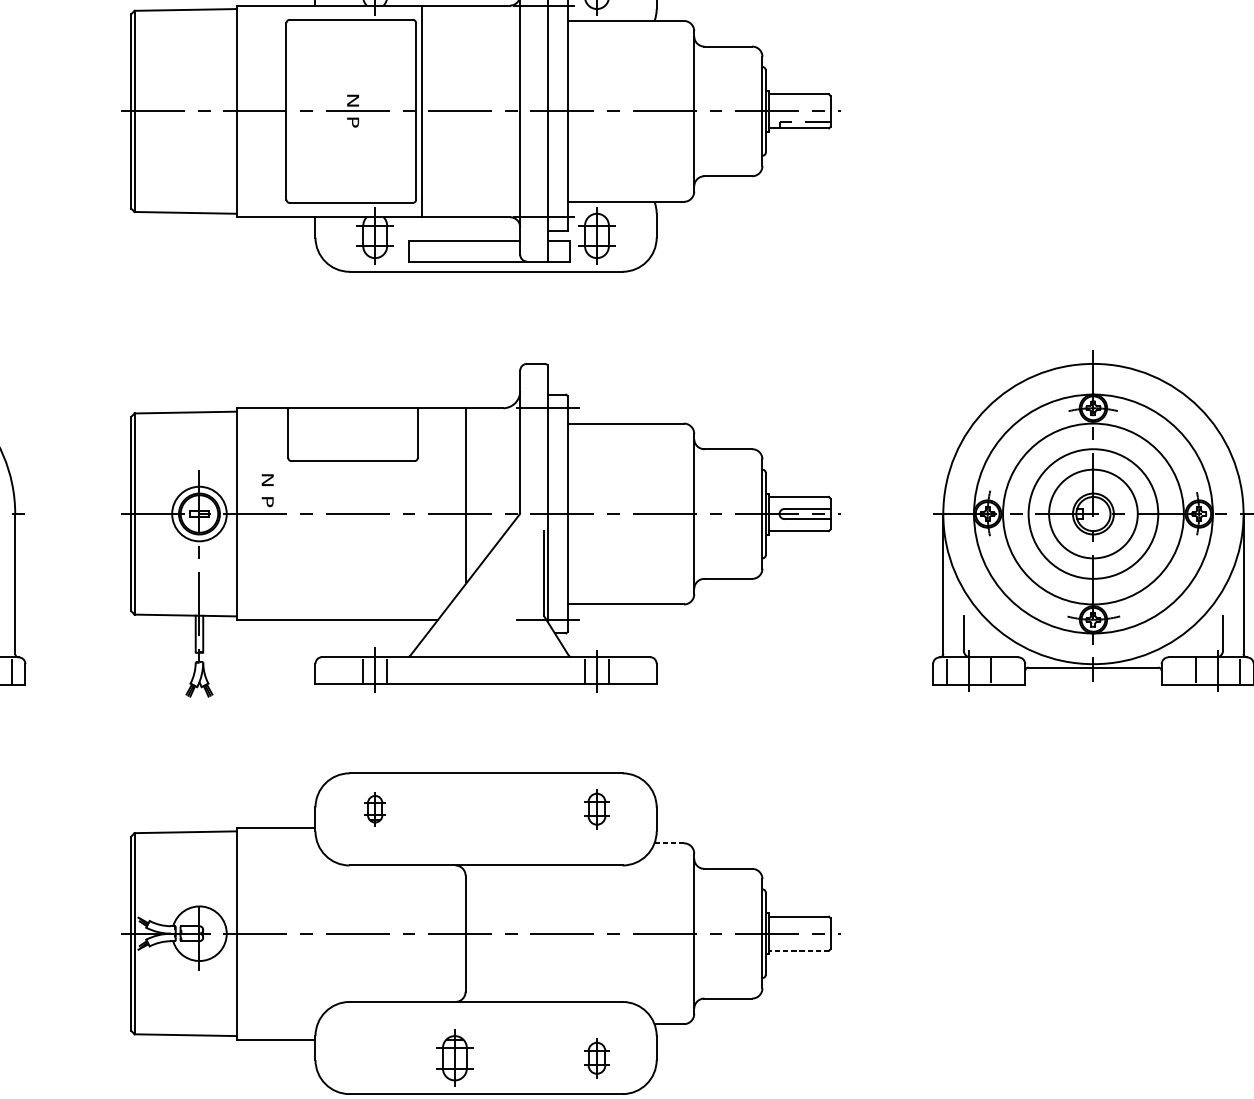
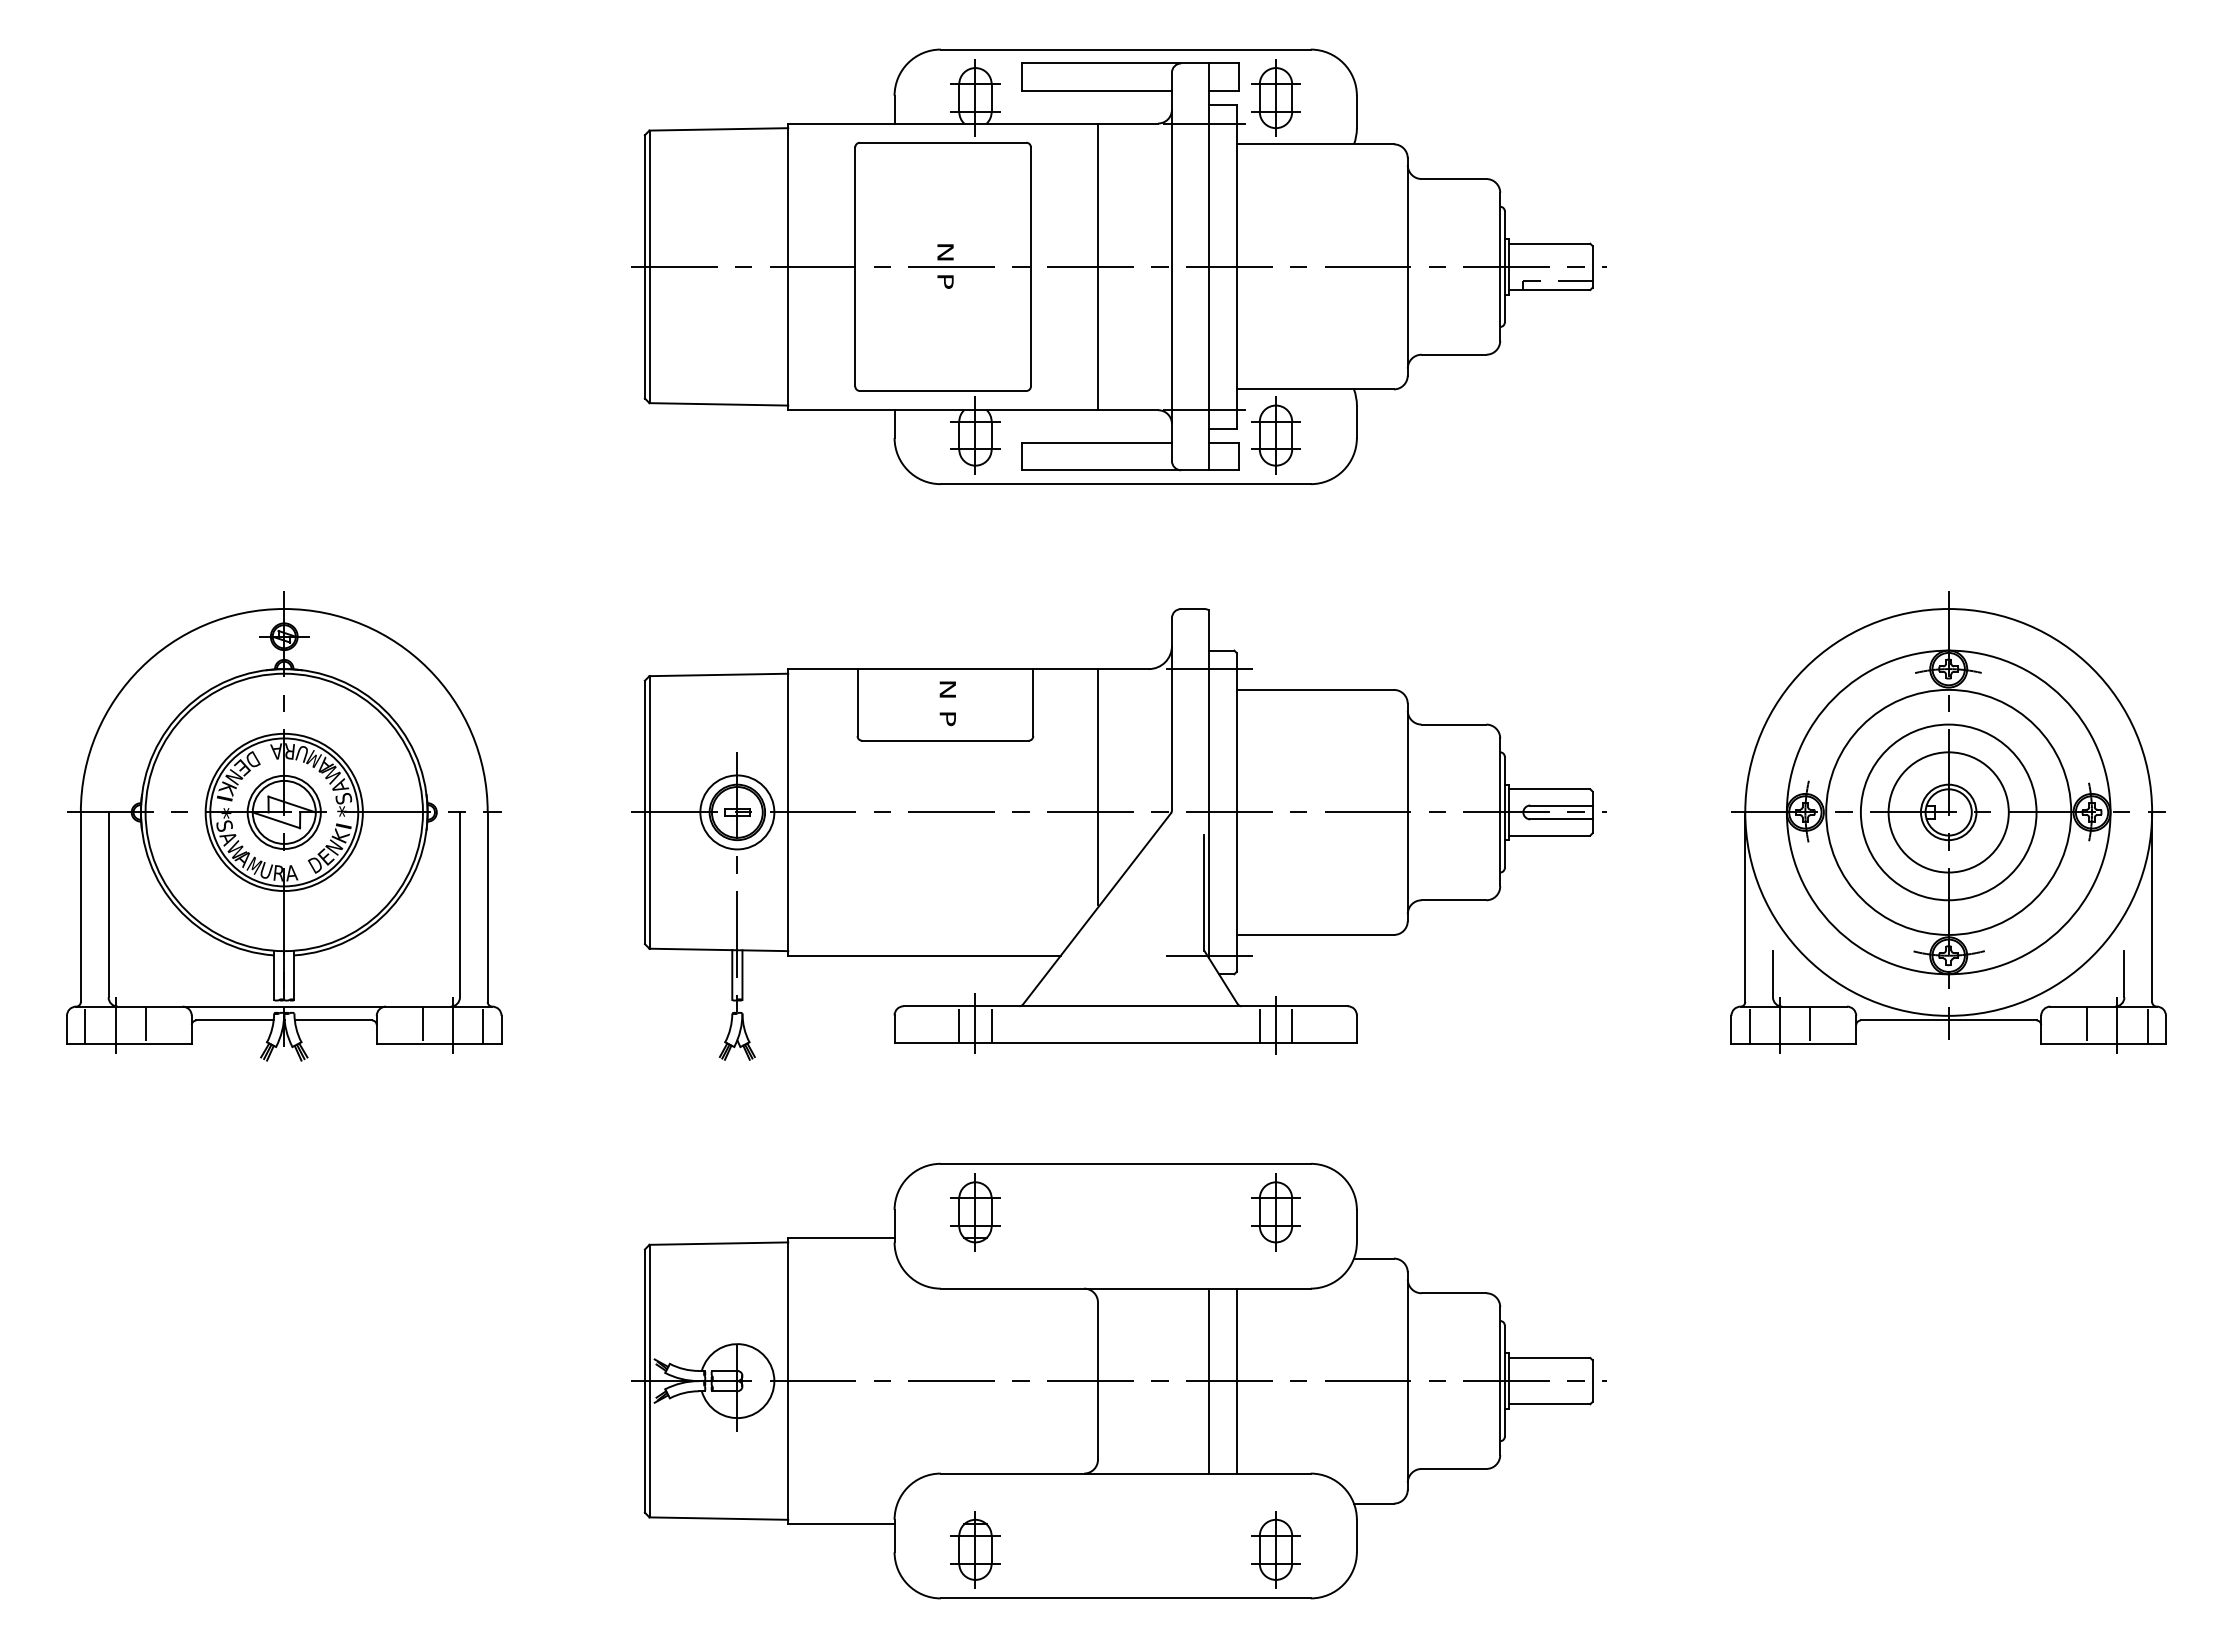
line: (422, 111) -> (1098, 266), moved
text: (267, 490) -> (947, 703), moved
part: (375, 809) -> (975, 1212), size x1.67
part: (596, 809) -> (1275, 1212), size x1.43
line: (668, 843) -> (1373, 1258), dashed -> solid
line: (547, 933) -> (1208, 1380), added
line: (567, 933) -> (1236, 1380), added
line: (798, 950) -> (1549, 1404), dashed -> solid
part: (454, 1057) -> (975, 1549), moved
part: (596, 1057) -> (1275, 1549), size x1.43

